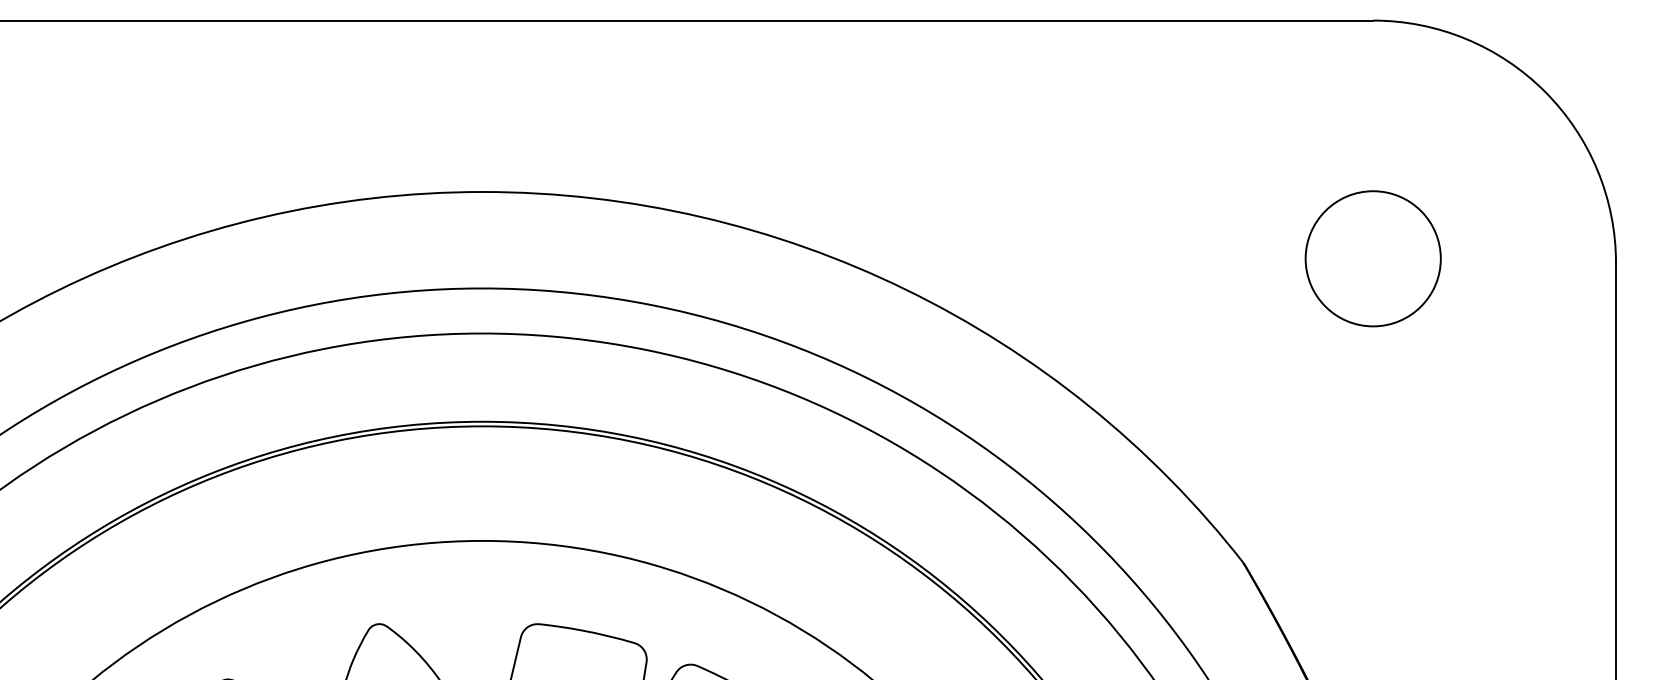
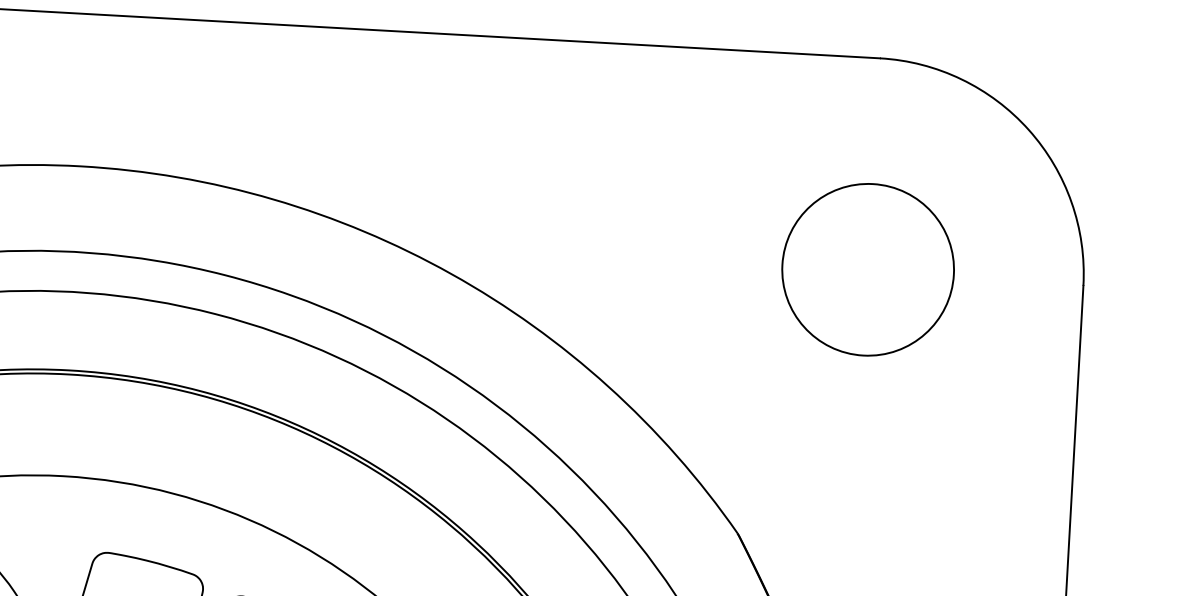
circle: (1372, 258) -> (867, 269), size x1.43

